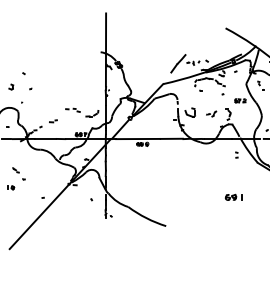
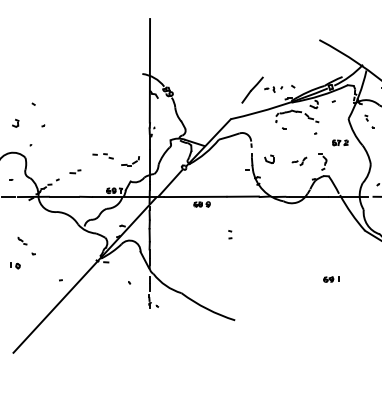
part: (190, 111) -> (269, 158), size x0.62
part: (237, 154) -> (230, 234), moved
part: (234, 197) -> (331, 279), size x0.62

